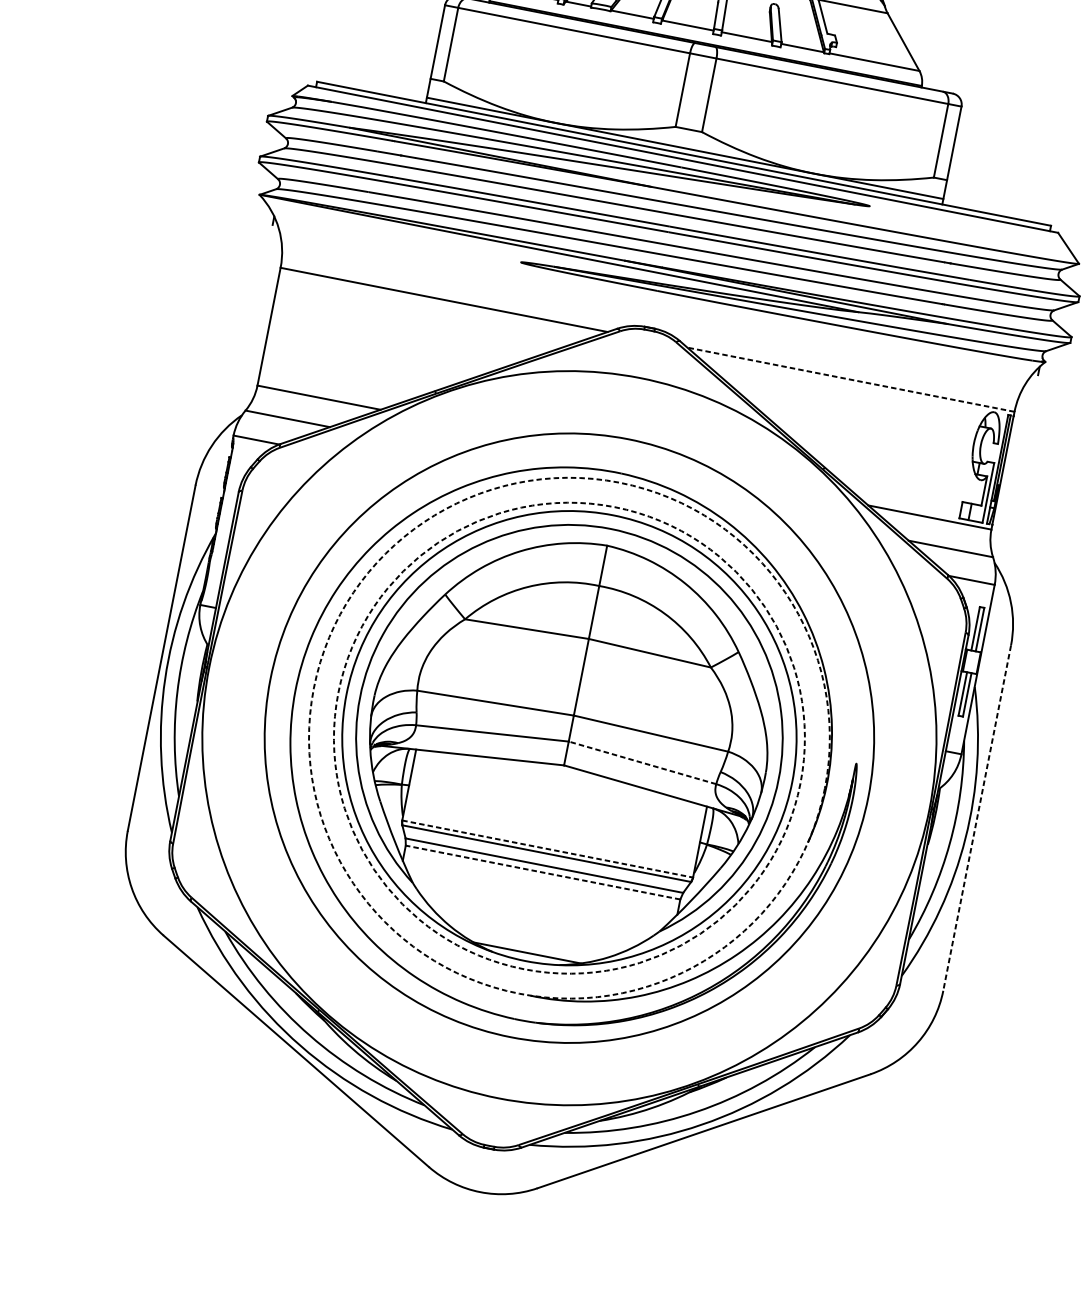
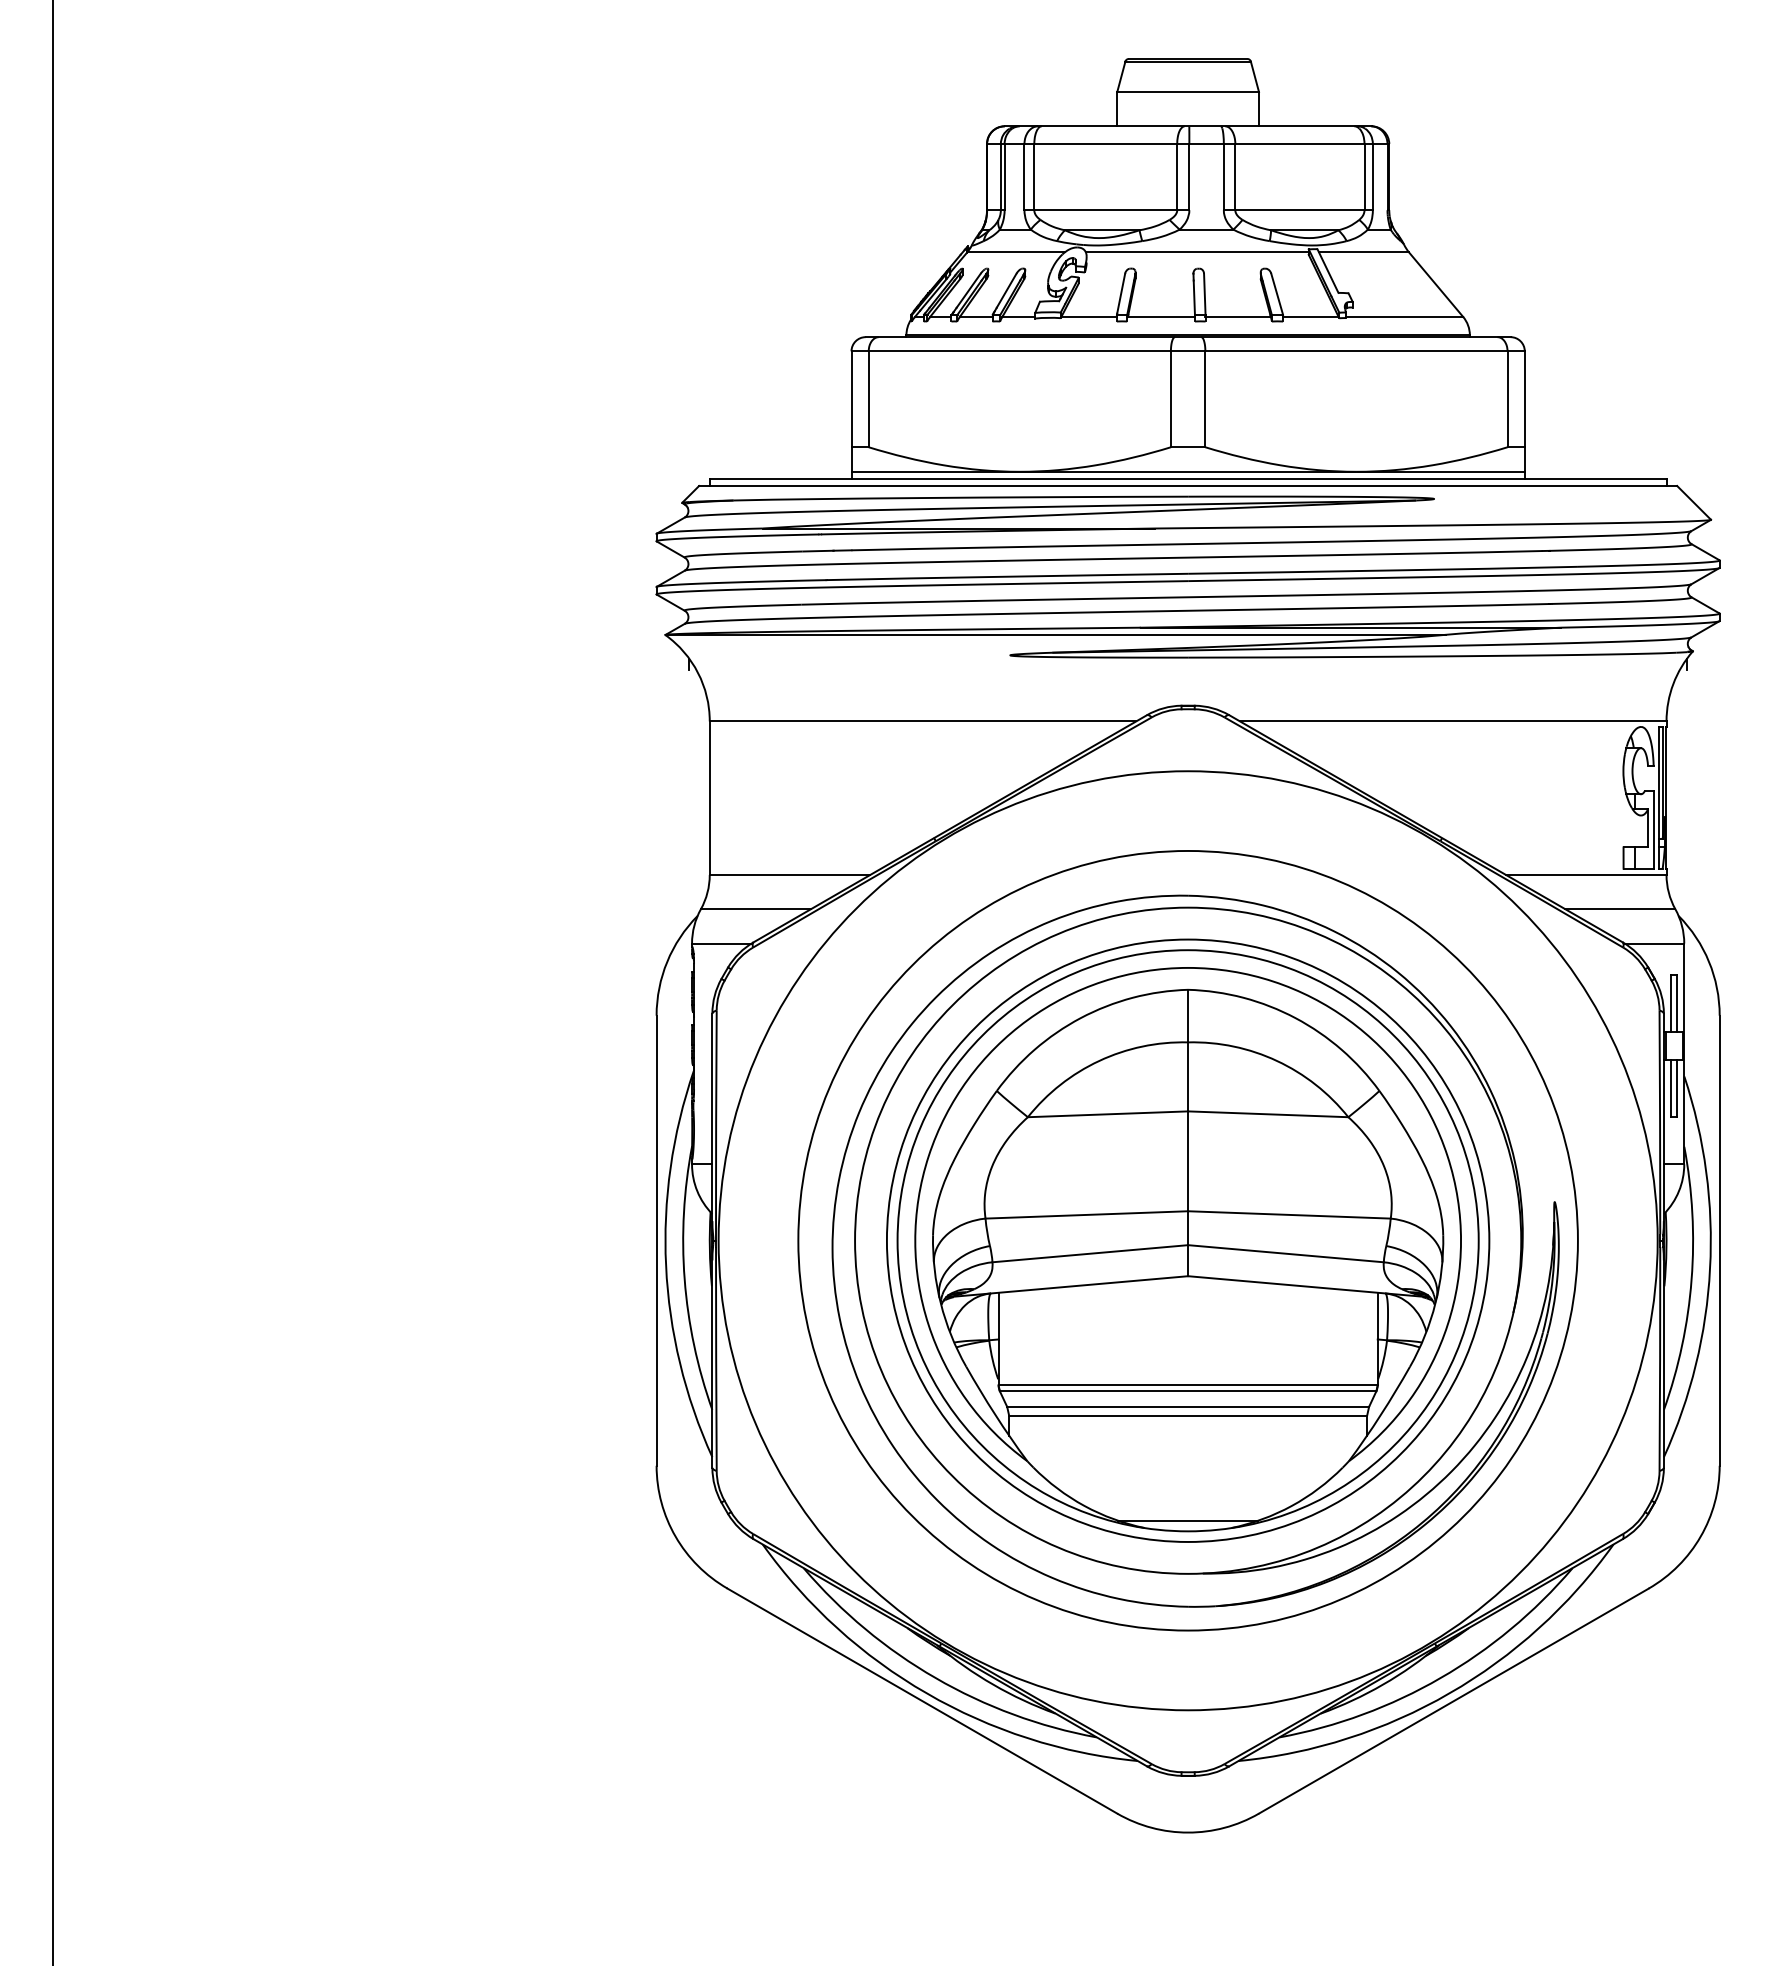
line: (850, 379) -> (1452, 721), dashed -> solid
circle: (568, 737) -> (1187, 1240), dashed -> solid
circle: (569, 738) -> (1188, 1240), dashed -> solid
line: (642, 762) -> (1285, 1253), dashed -> solid
line: (976, 818) -> (1719, 1241), dashed -> solid
line: (547, 849) -> (1188, 1385), dashed -> solid
line: (543, 872) -> (1188, 1415), dashed -> solid

